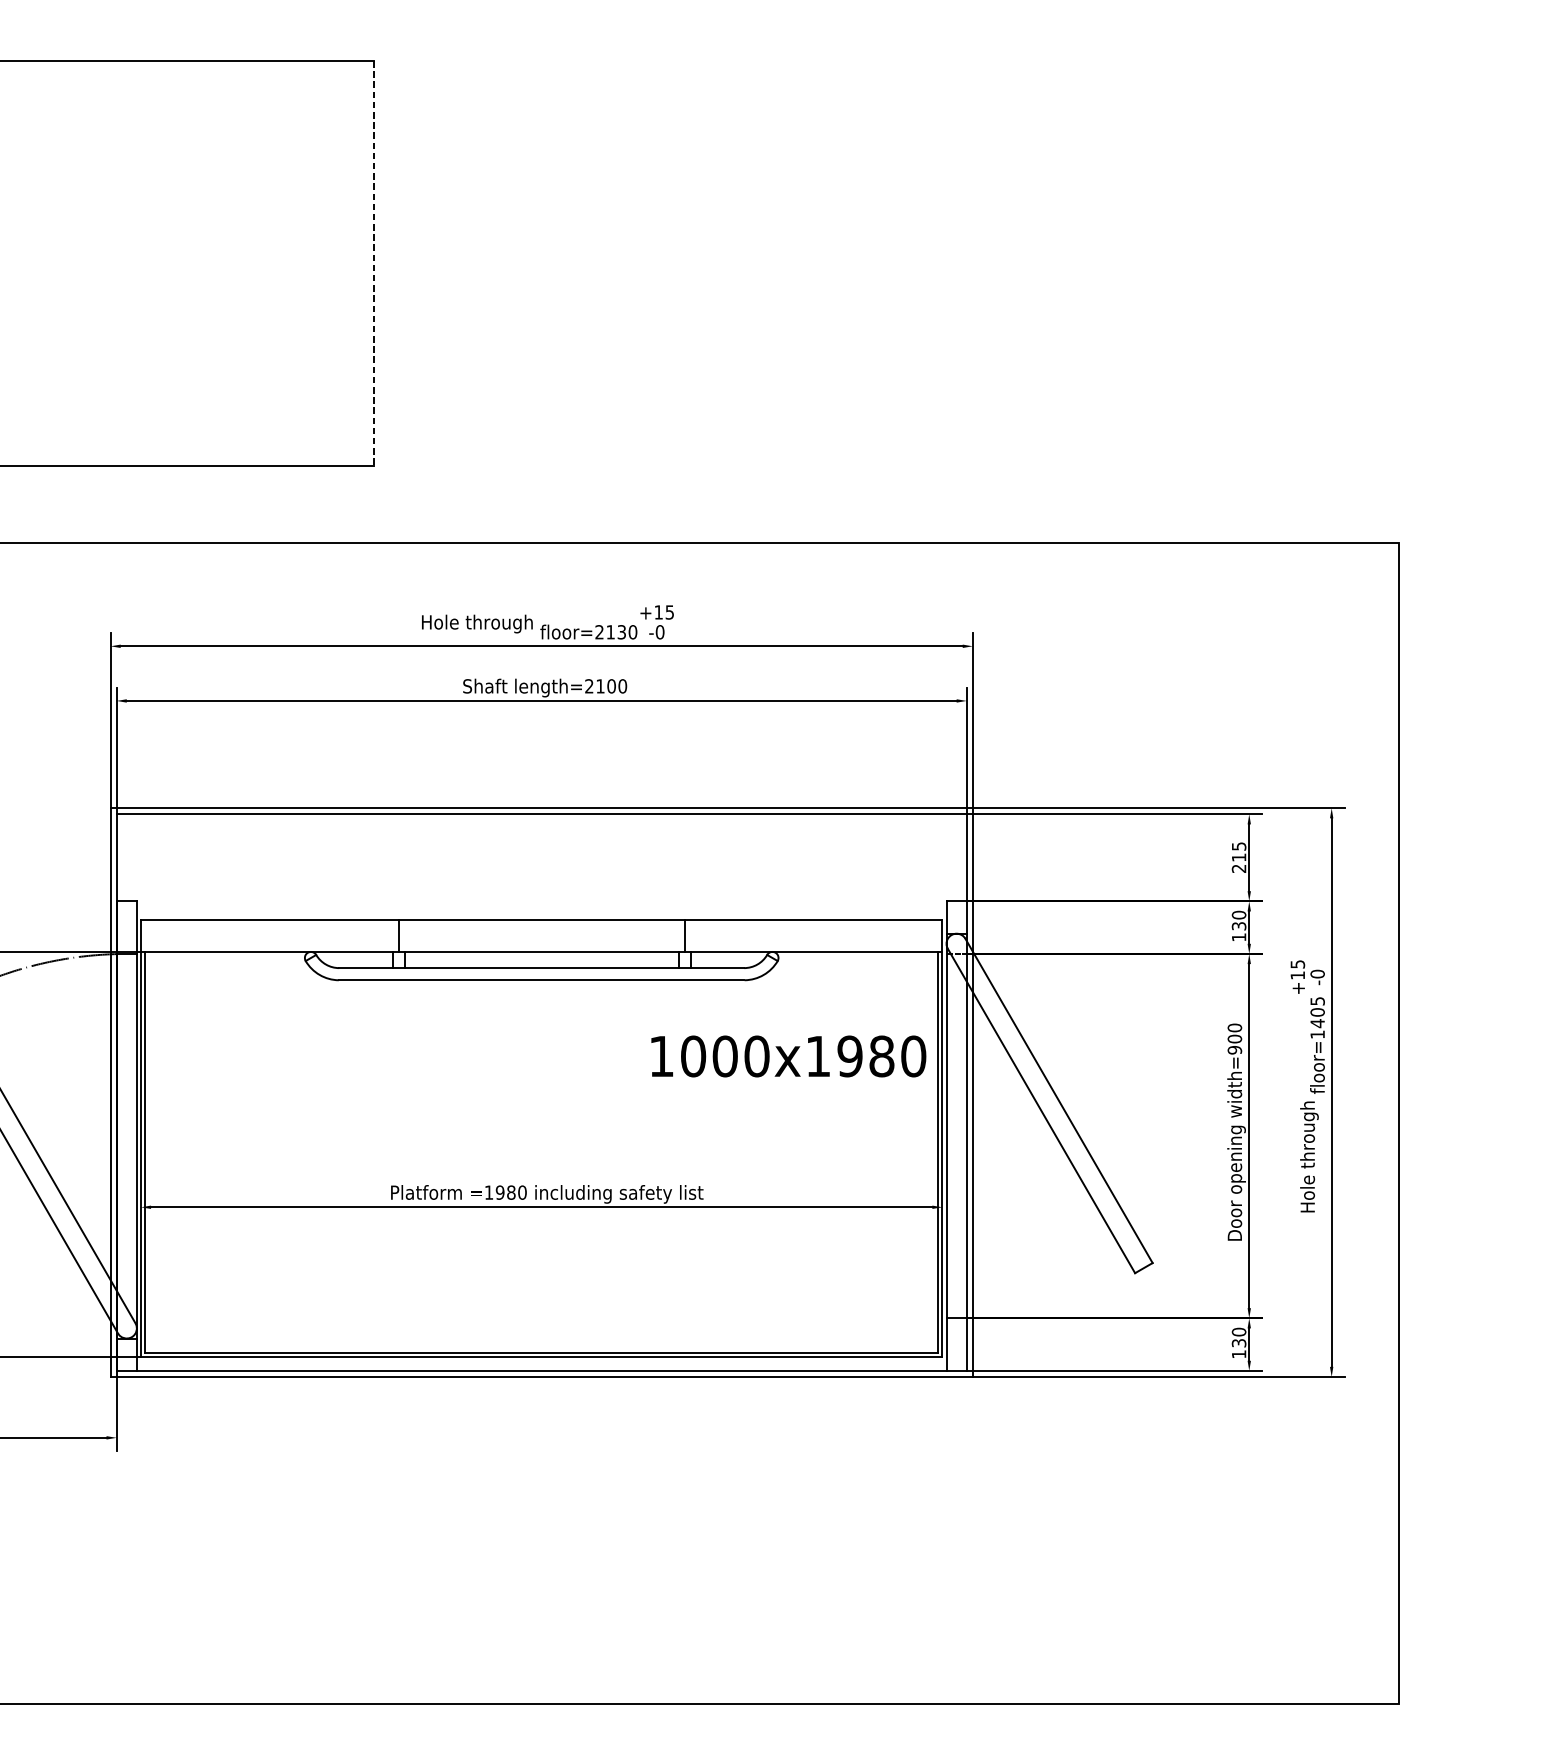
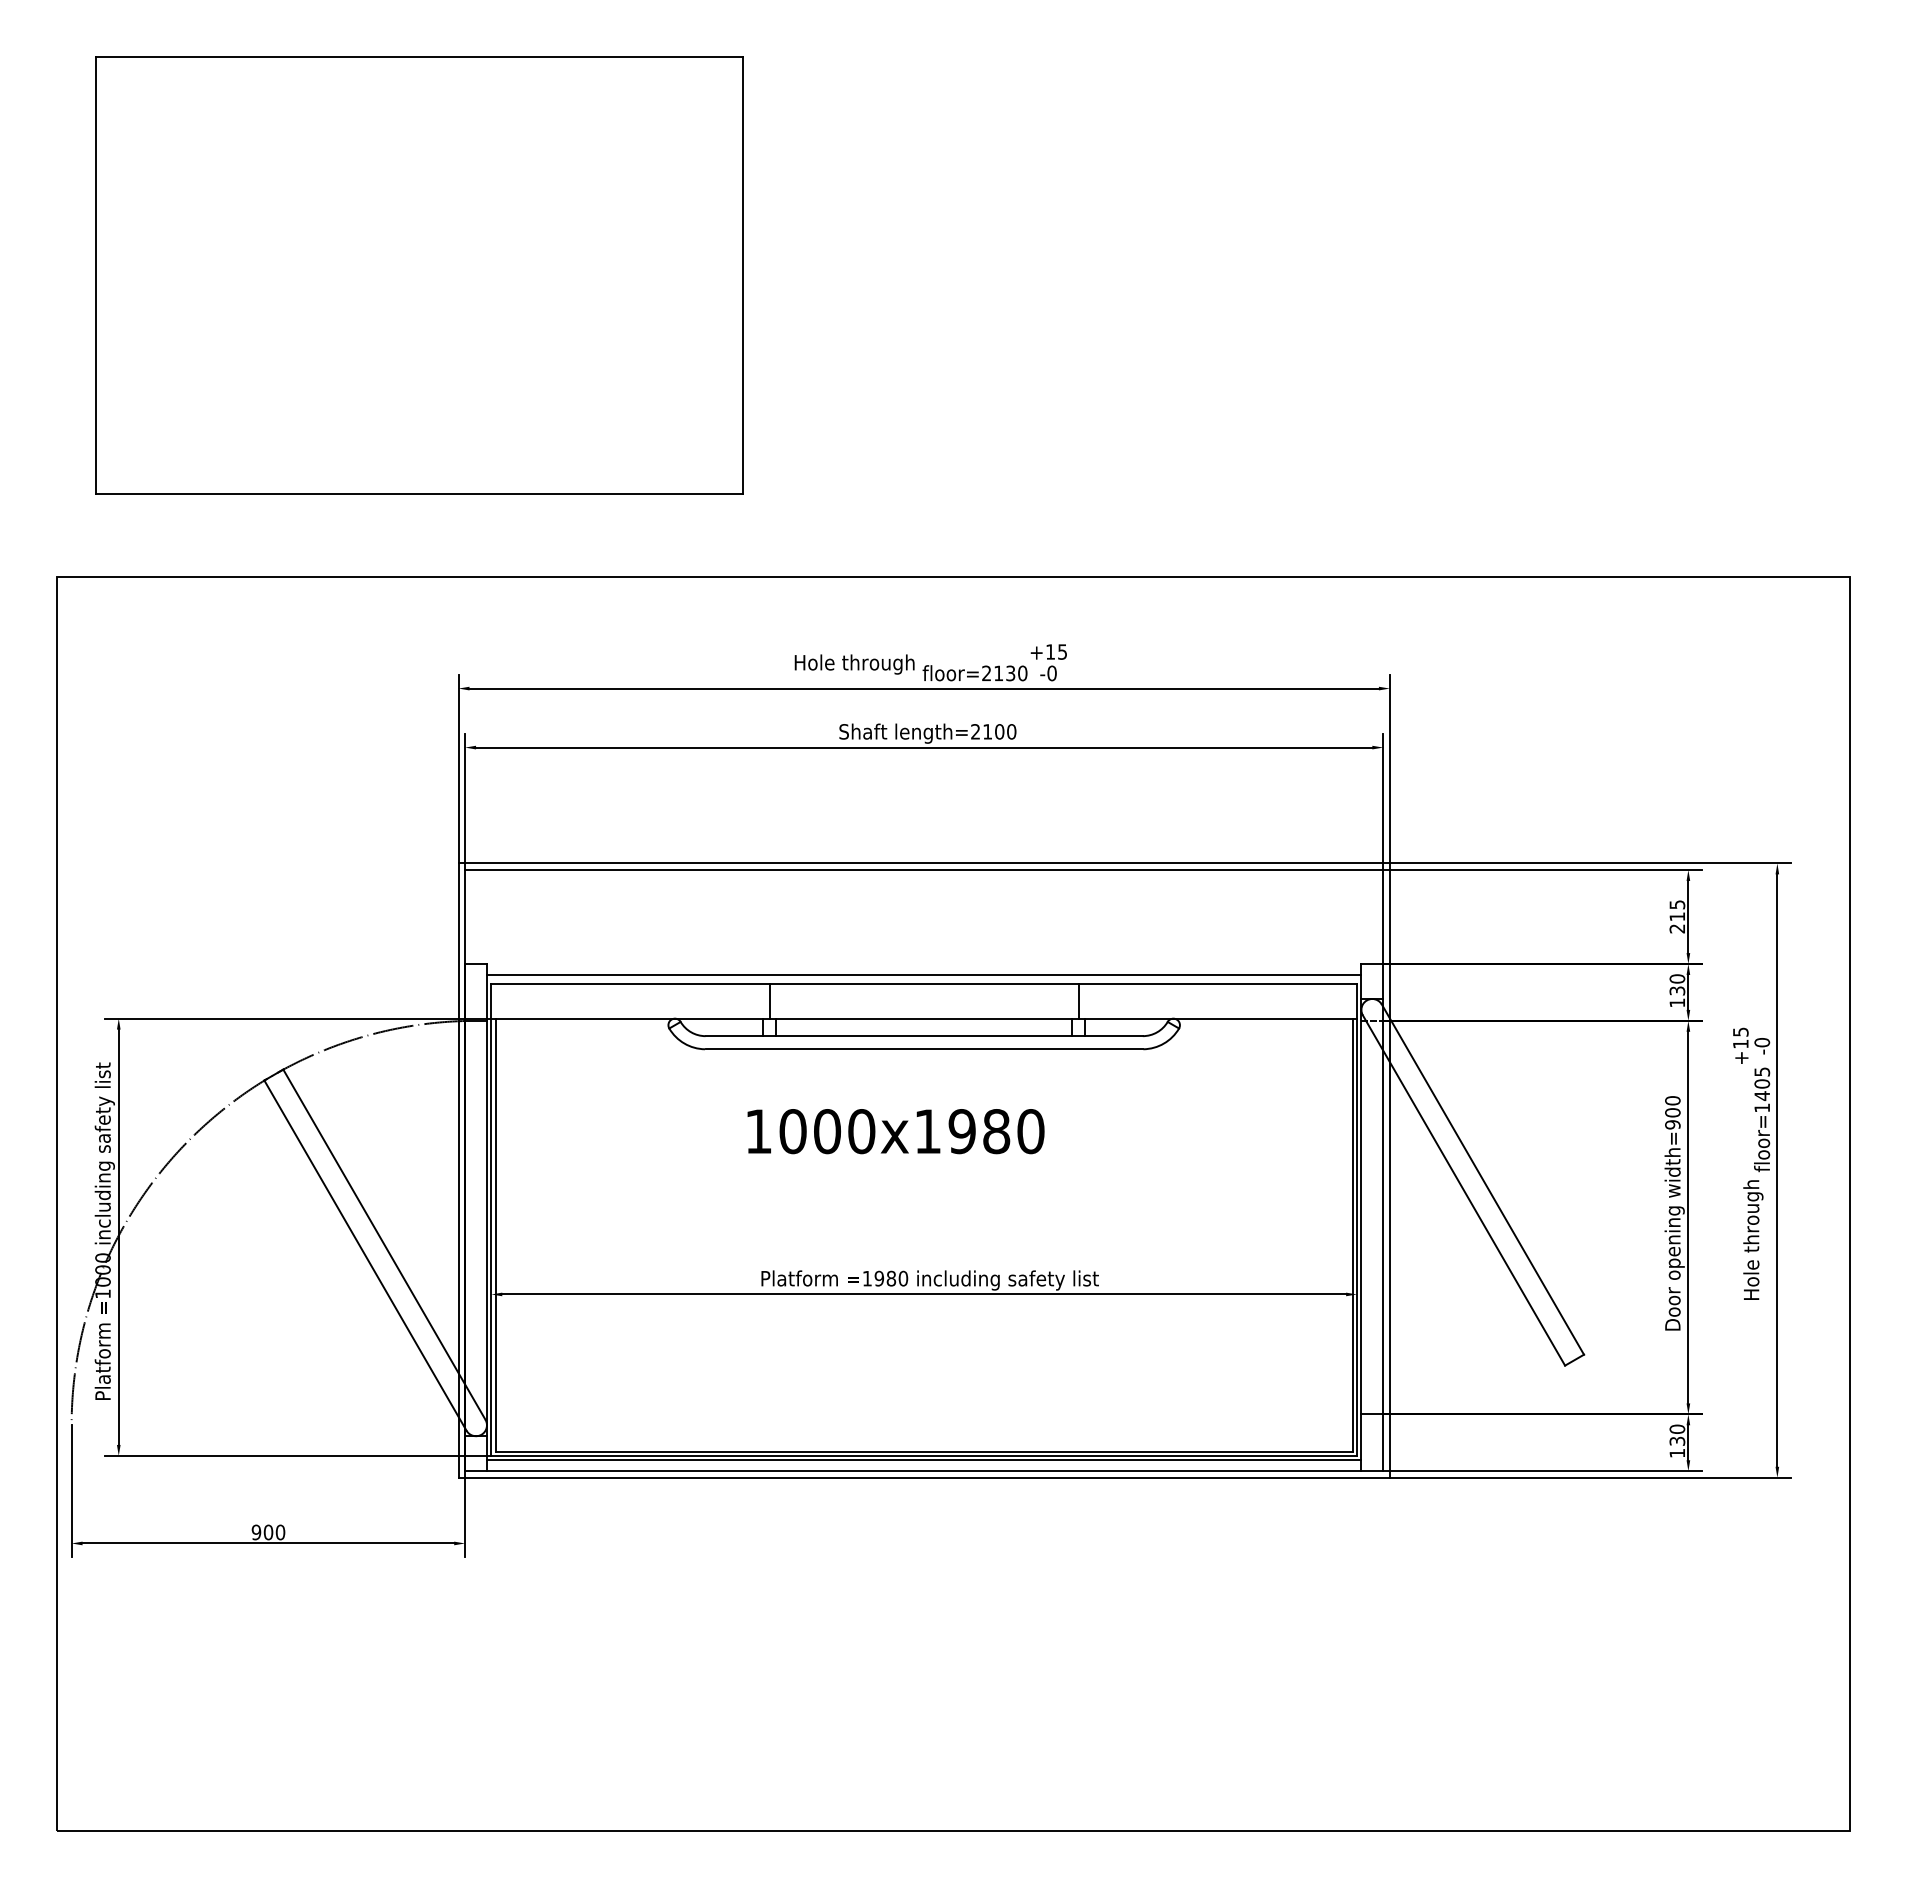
line: (373, 263) -> (742, 275), dashed -> solid
line: (541, 911) -> (923, 974), added
text: (788, 1056) -> (895, 1131), moved
line: (541, 1361) -> (923, 1460), added

